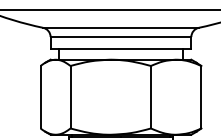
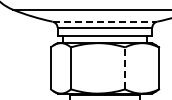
line: (121, 27) -> (105, 21), solid -> dashed
line: (151, 95) -> (125, 67), solid -> dashed

